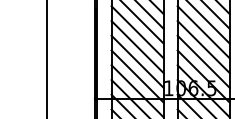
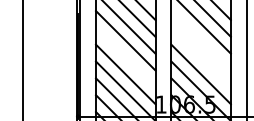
line: (203, 32) -> (200, 40), removed
line: (137, 47) -> (125, 58), removed
line: (203, 47) -> (200, 58), removed

